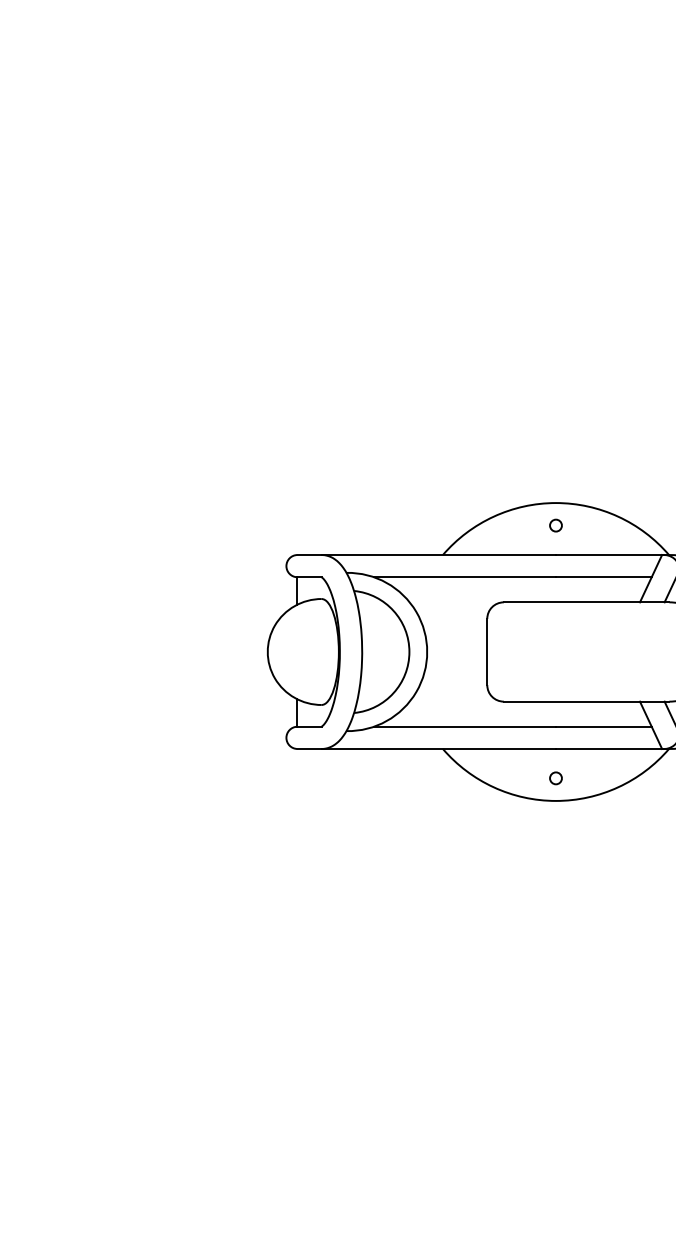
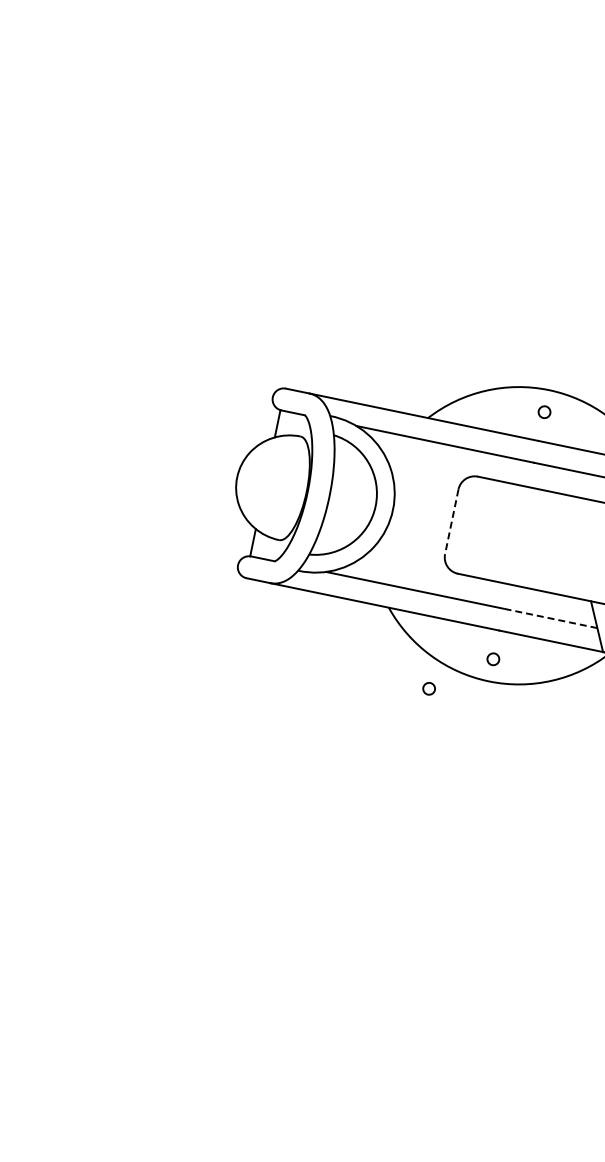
line: (487, 652) -> (451, 522), solid -> dashed
line: (603, 726) -> (550, 618), solid -> dashed
circle: (498, 820) -> (428, 688), added

